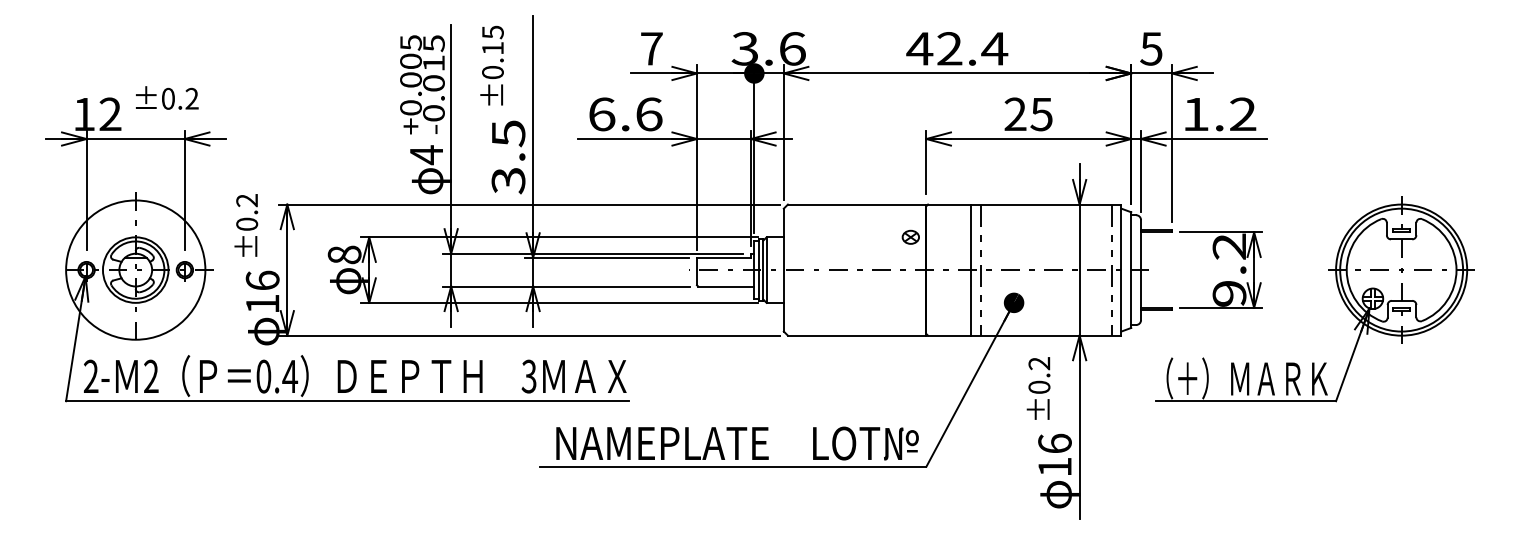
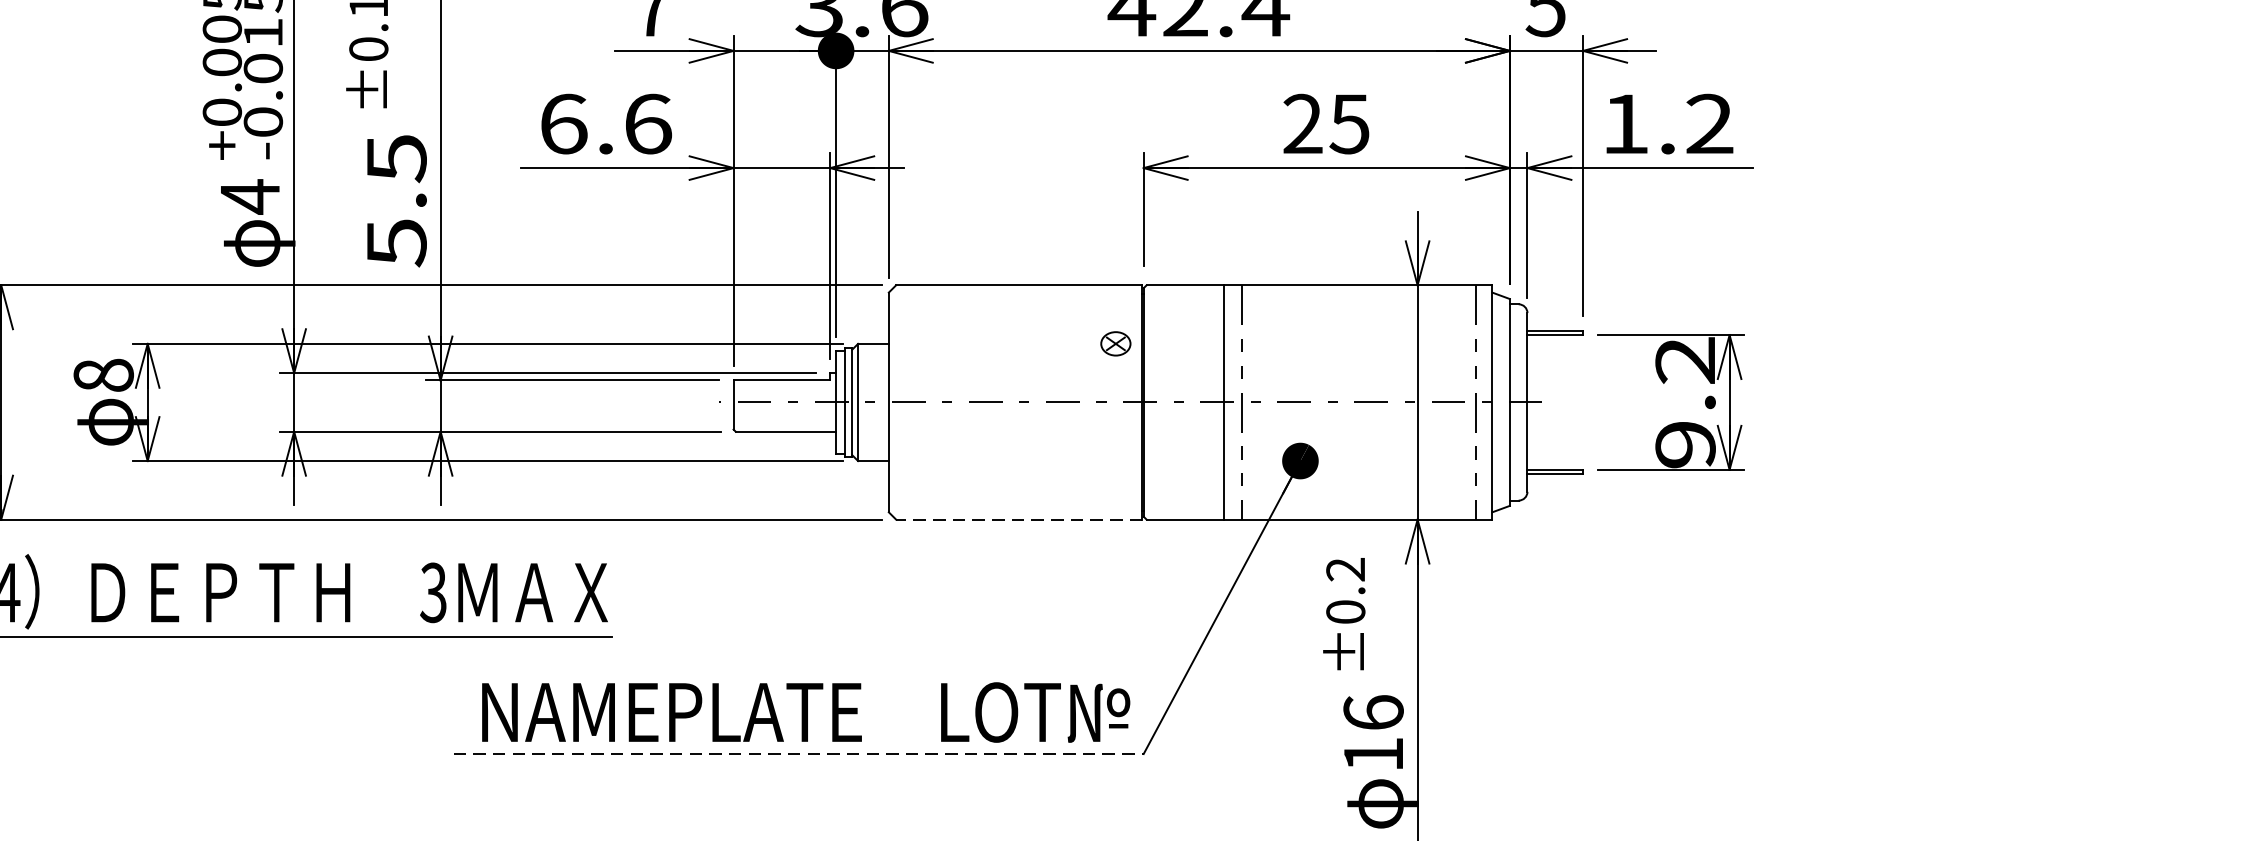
text: (508, 181) -> (396, 244), 3.5 -> 5.5
part: (1338, 291) -> (1880, 440), removed
line: (856, 335) -> (1018, 519), solid -> dashed
line: (733, 466) -> (798, 753), solid -> dashed

